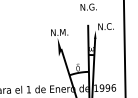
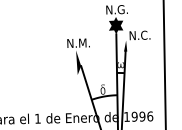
fill: (87, 18) -> (115, 24), added

